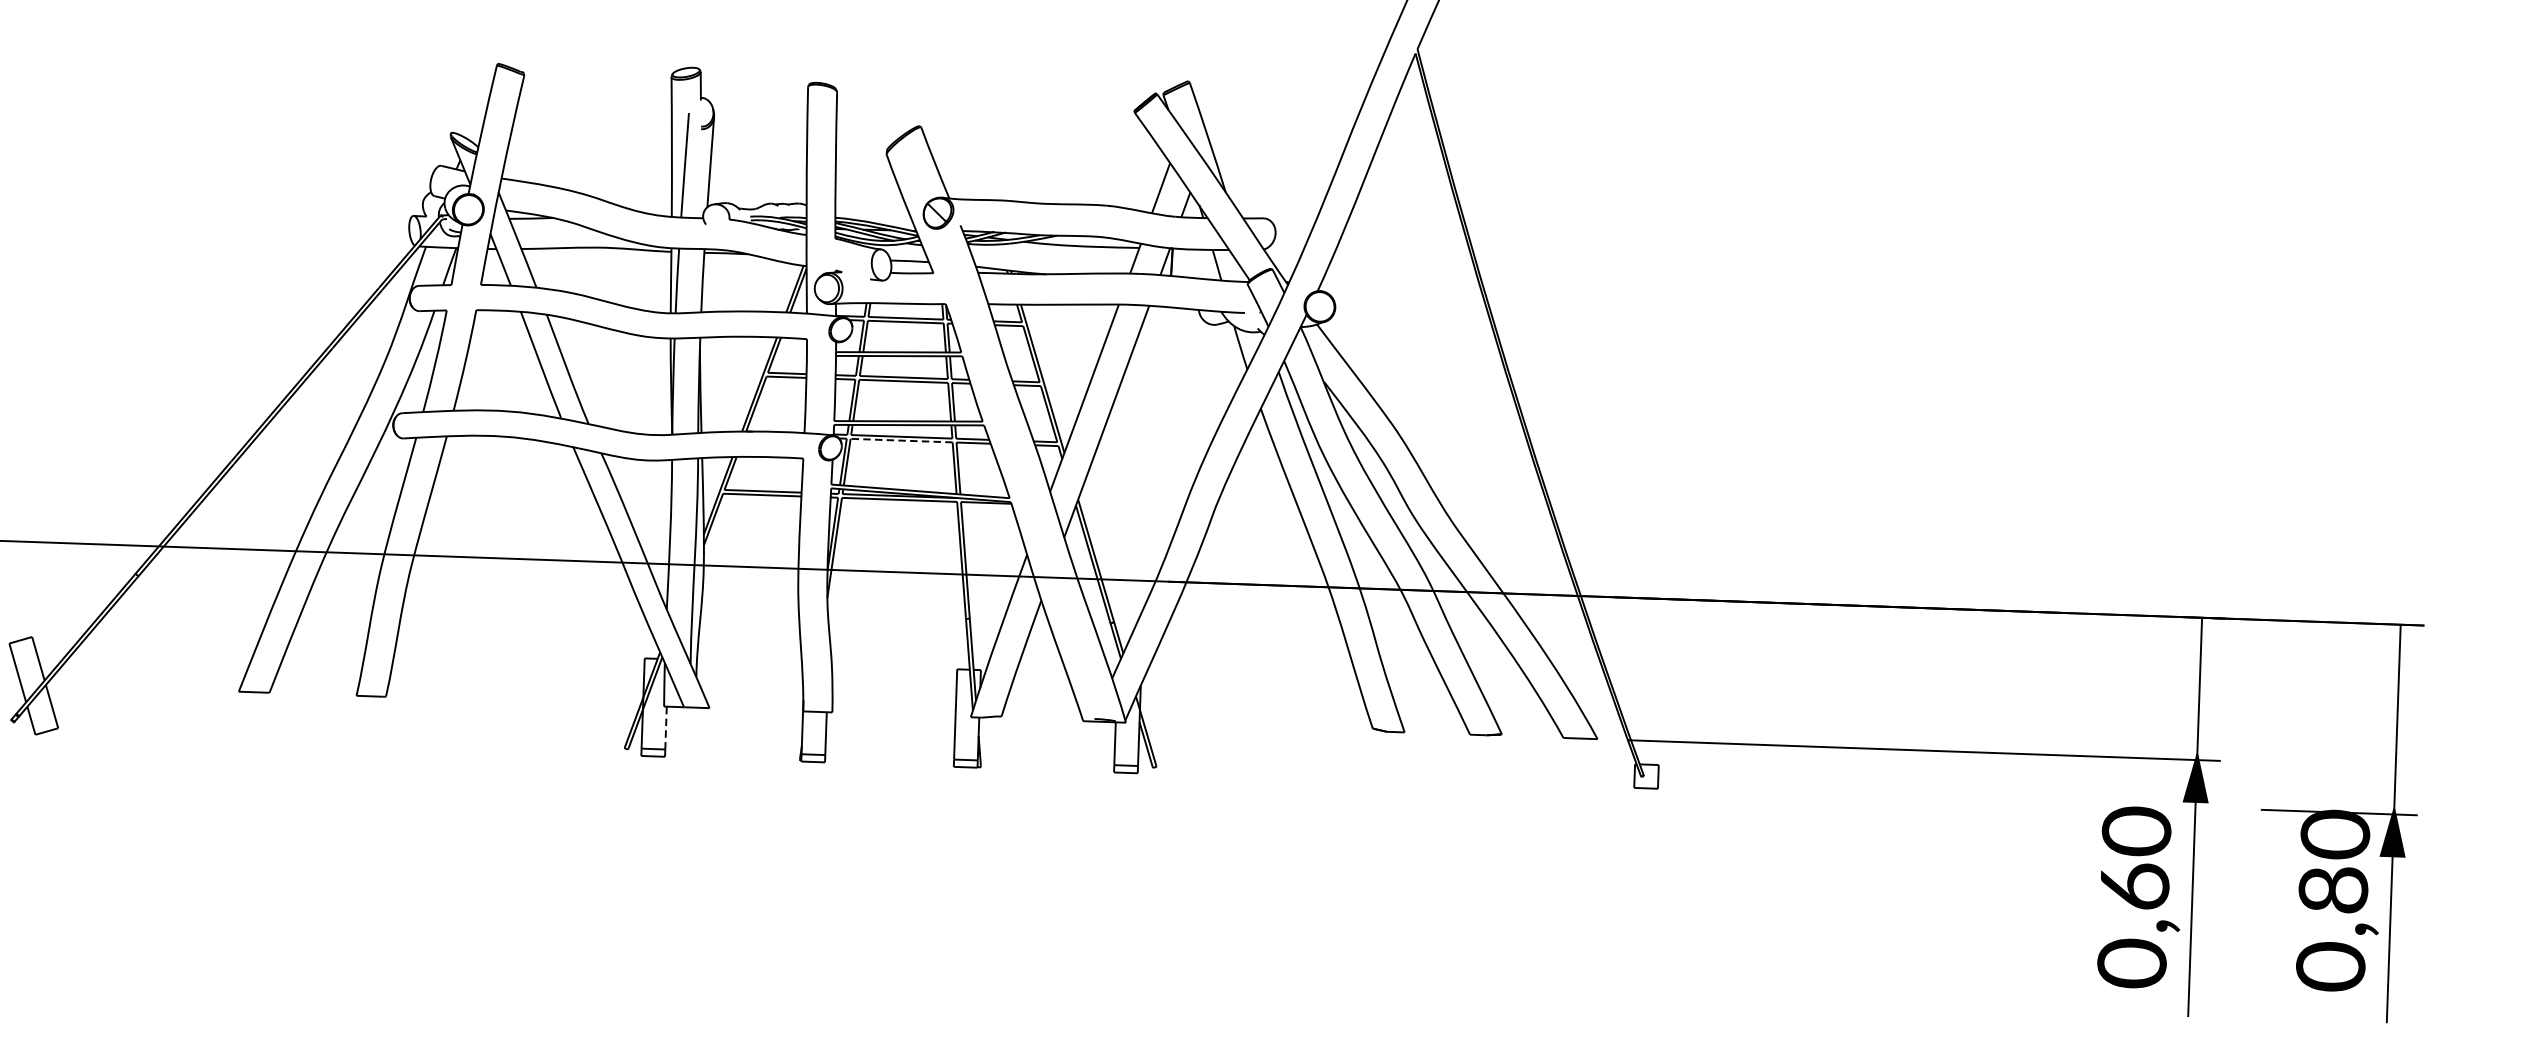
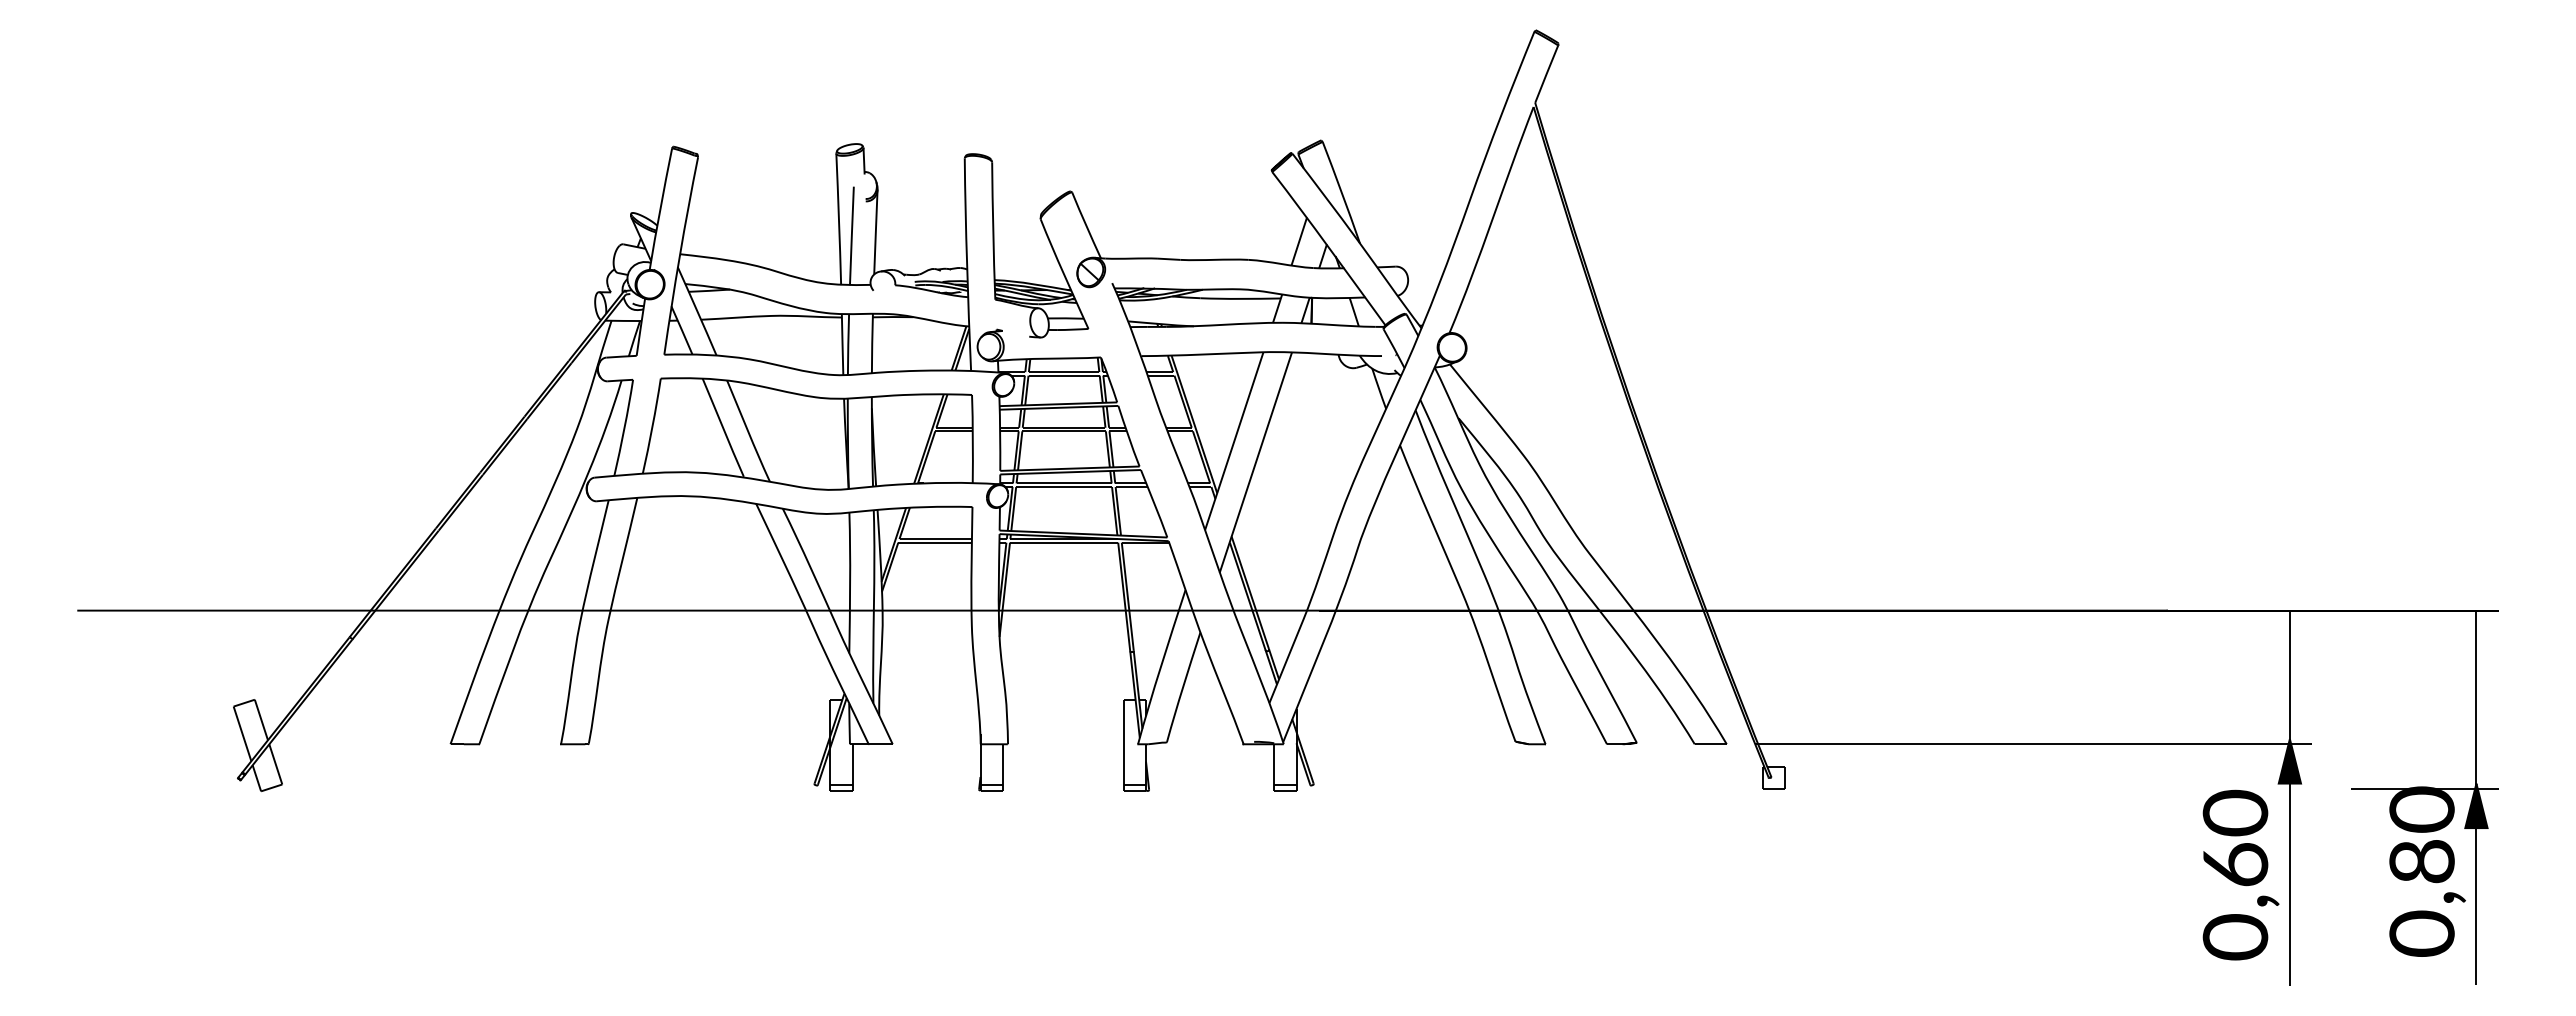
line: (902, 441) -> (1064, 487), dashed -> solid
line: (666, 727) -> (852, 763), dashed -> solid

